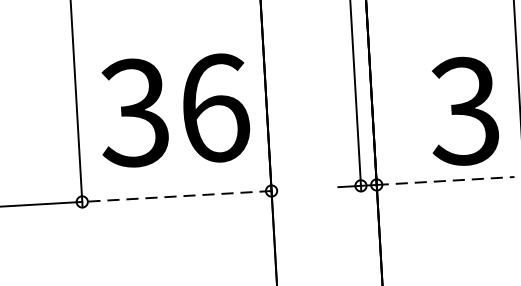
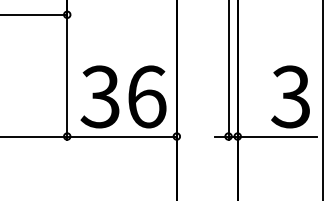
text: (174, 109) -> (123, 96), moved
line: (445, 180) -> (277, 136), dashed -> solid
line: (177, 196) -> (122, 136), dashed -> solid

